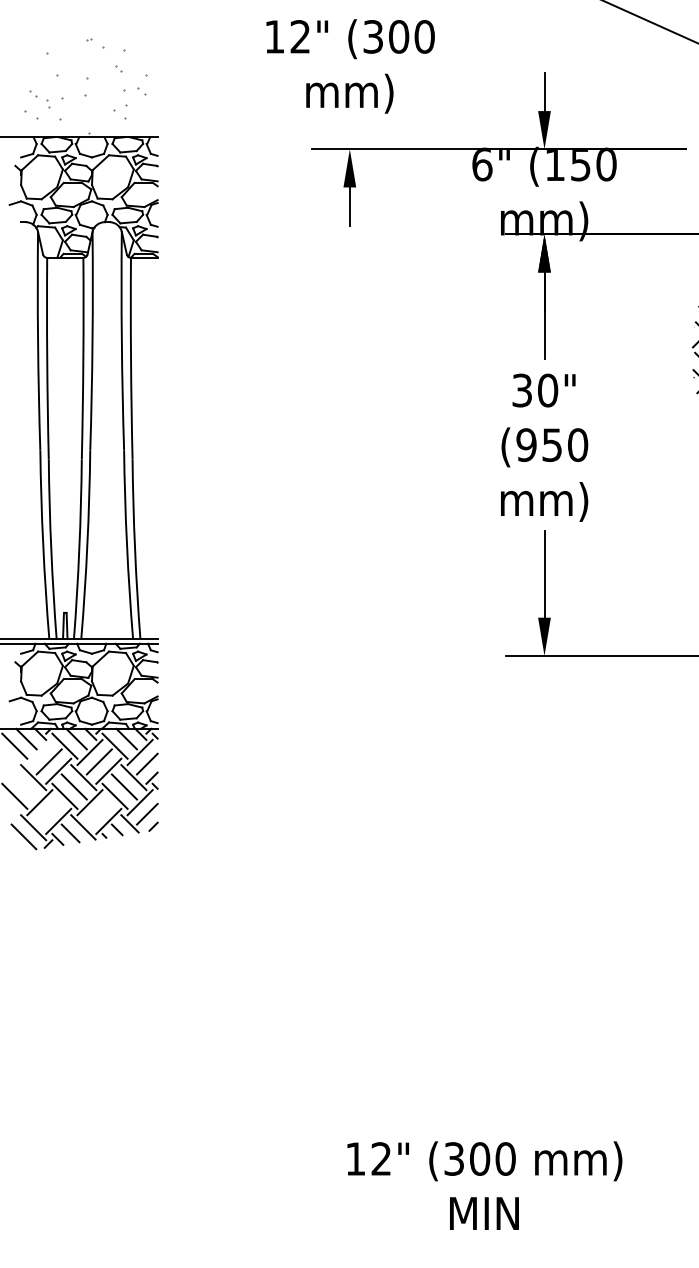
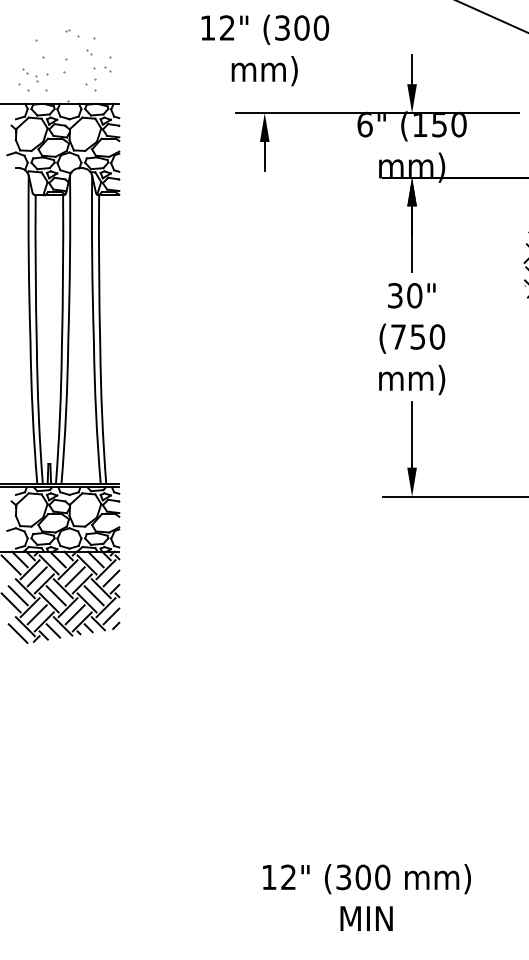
text: (526, 445) -> (398, 337), (950 -> (750
line: (39, 752) -> (29, 569), added
line: (23, 786) -> (17, 595), added
line: (48, 811) -> (36, 614), added
line: (98, 811) -> (74, 614), added

